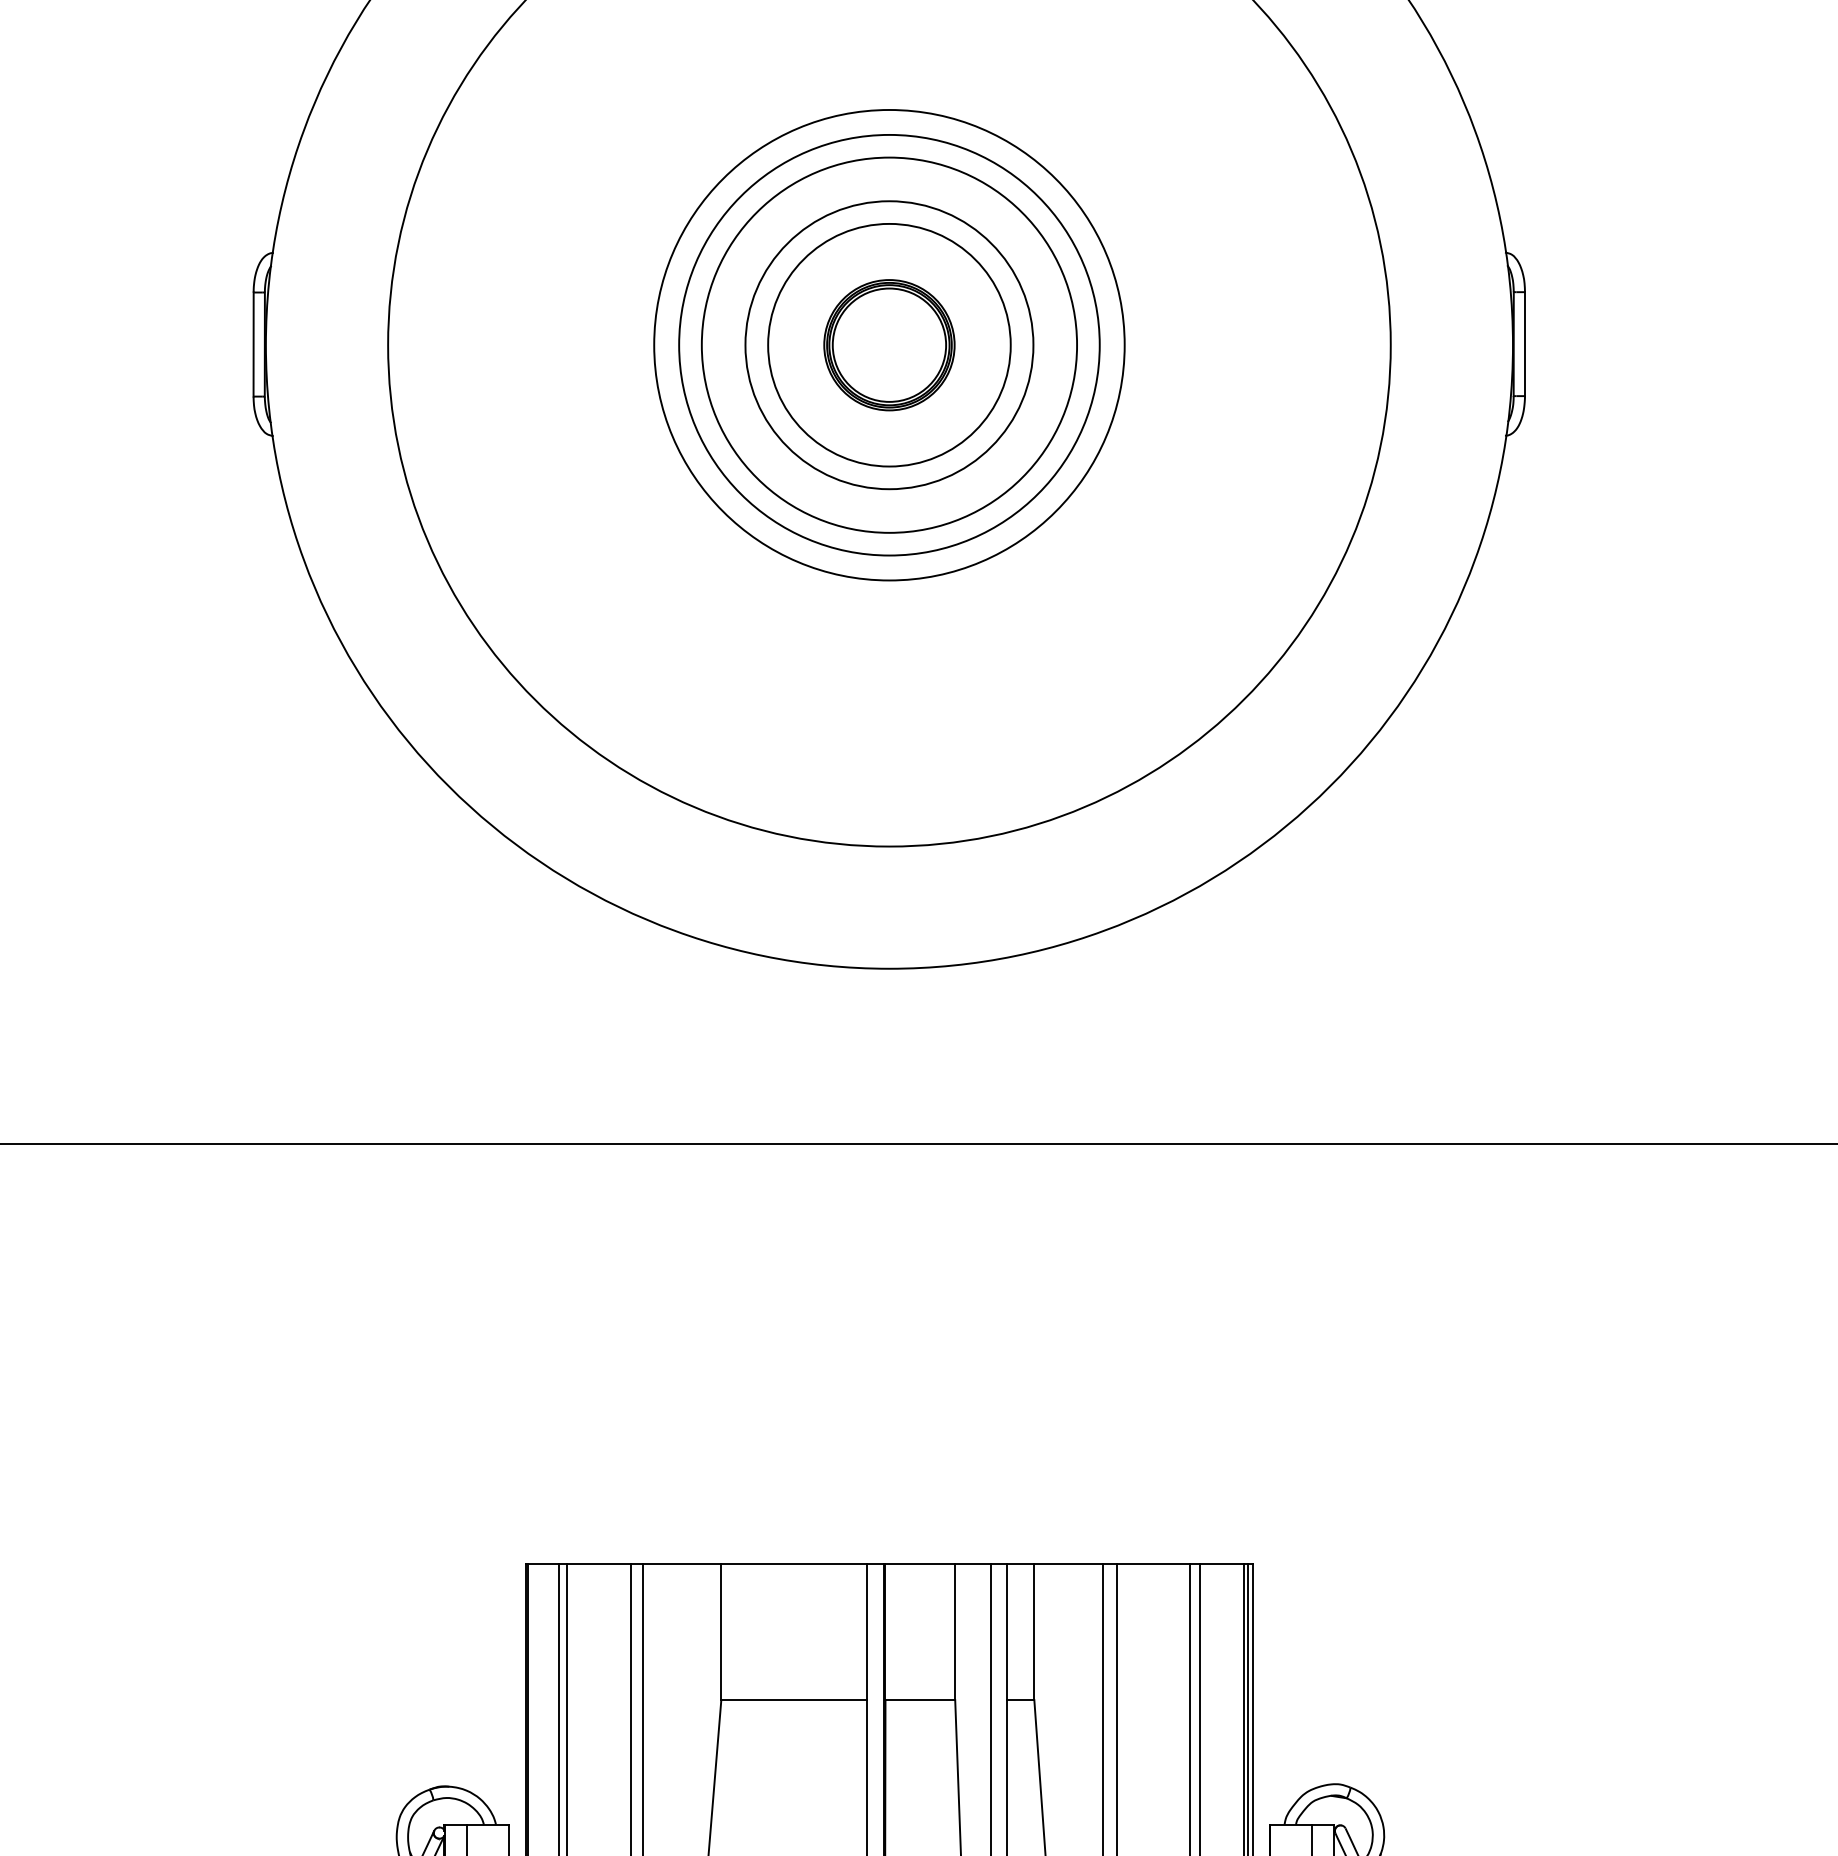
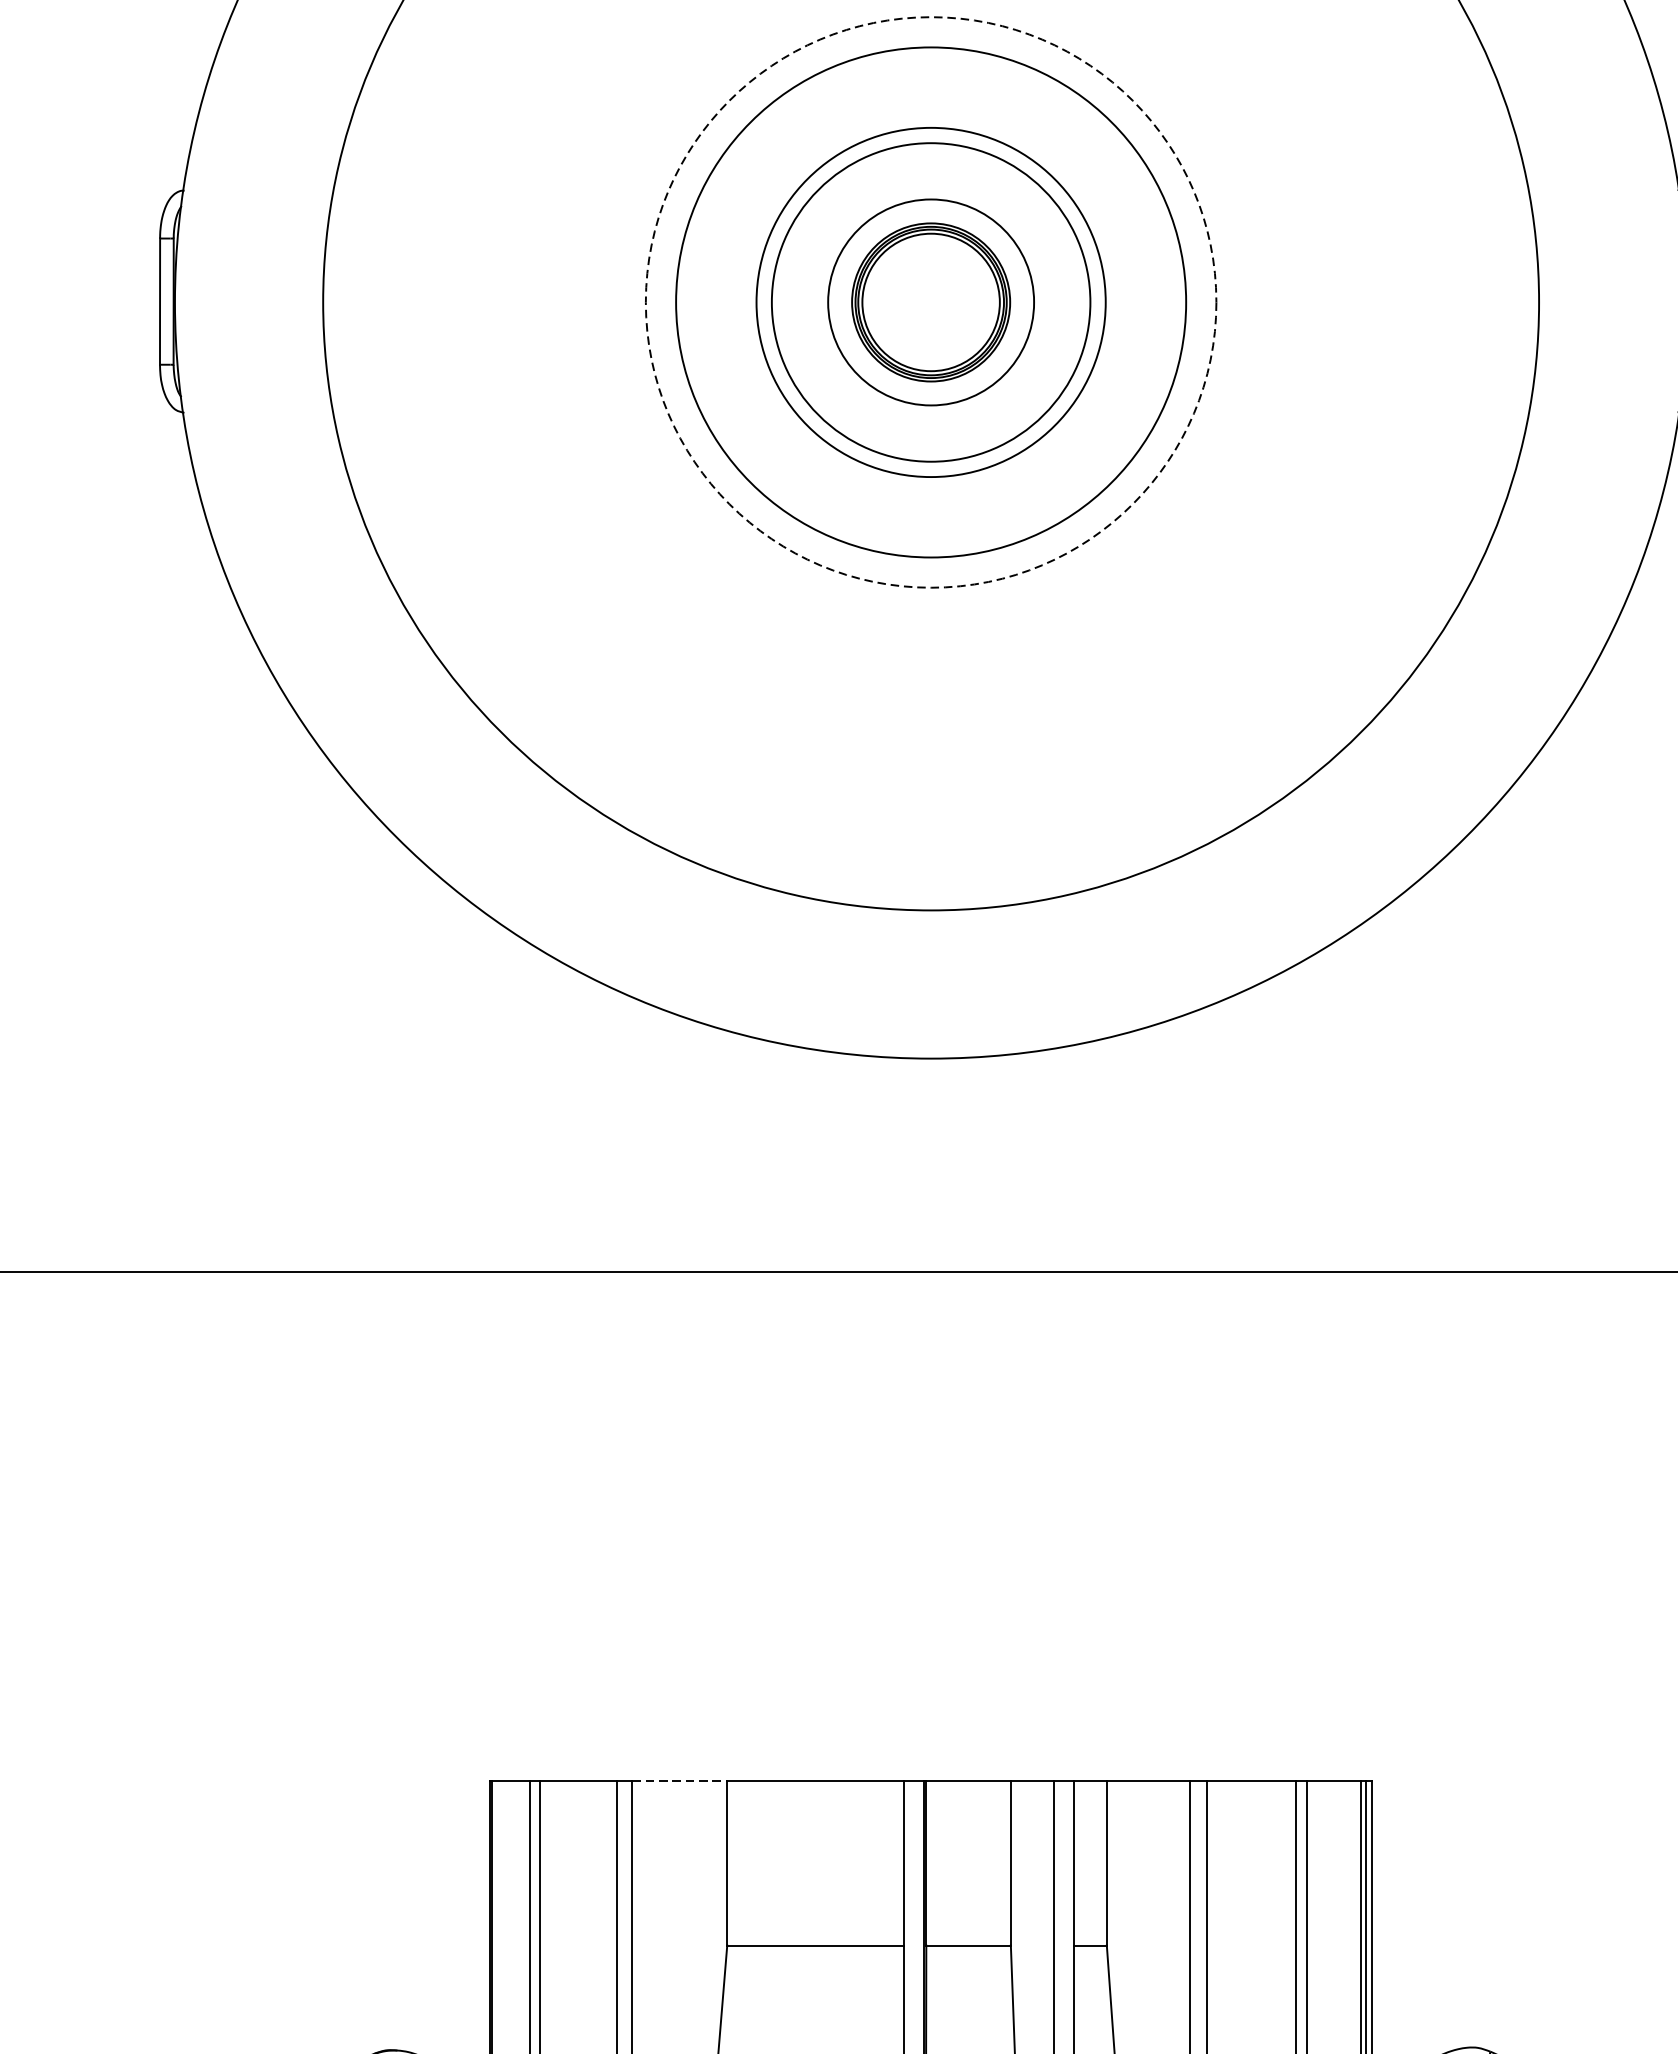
circle: (889, 344) -> (931, 301), size x0.7
circle: (889, 344) -> (931, 301), size x0.7
circle: (889, 344) -> (931, 301), solid -> dashed
line: (682, 1564) -> (680, 1781), solid -> dashed

